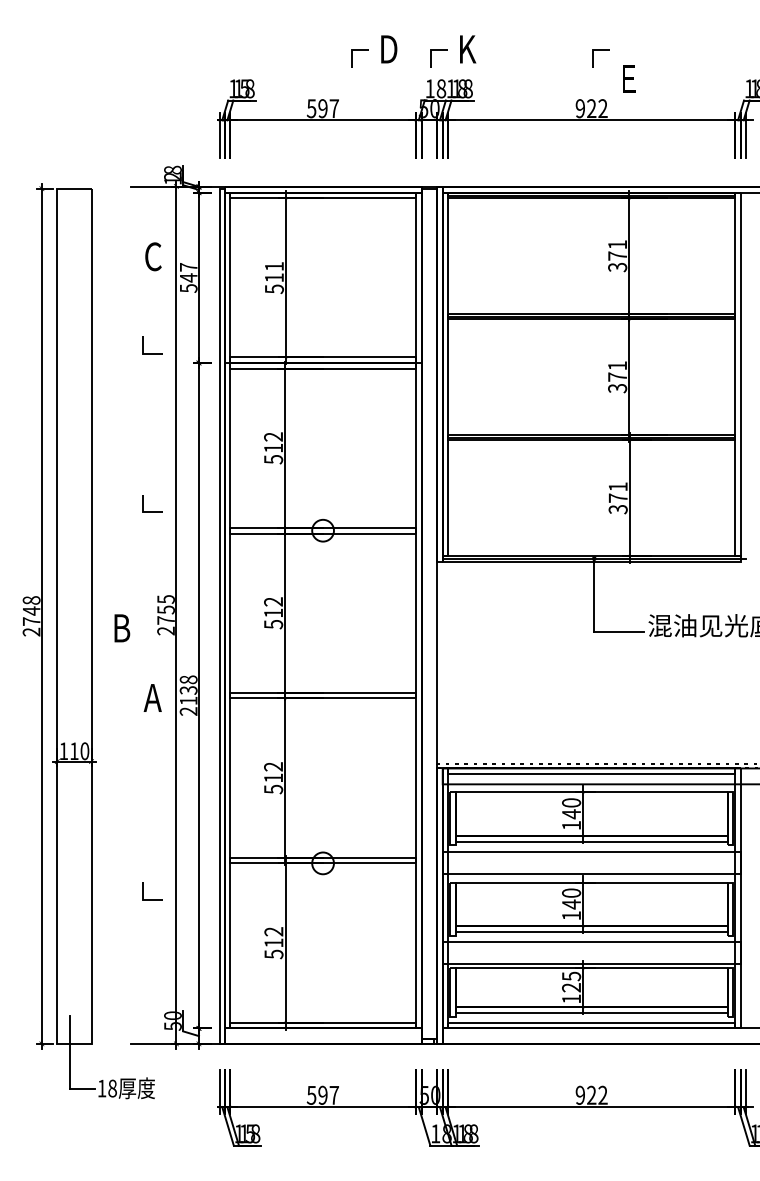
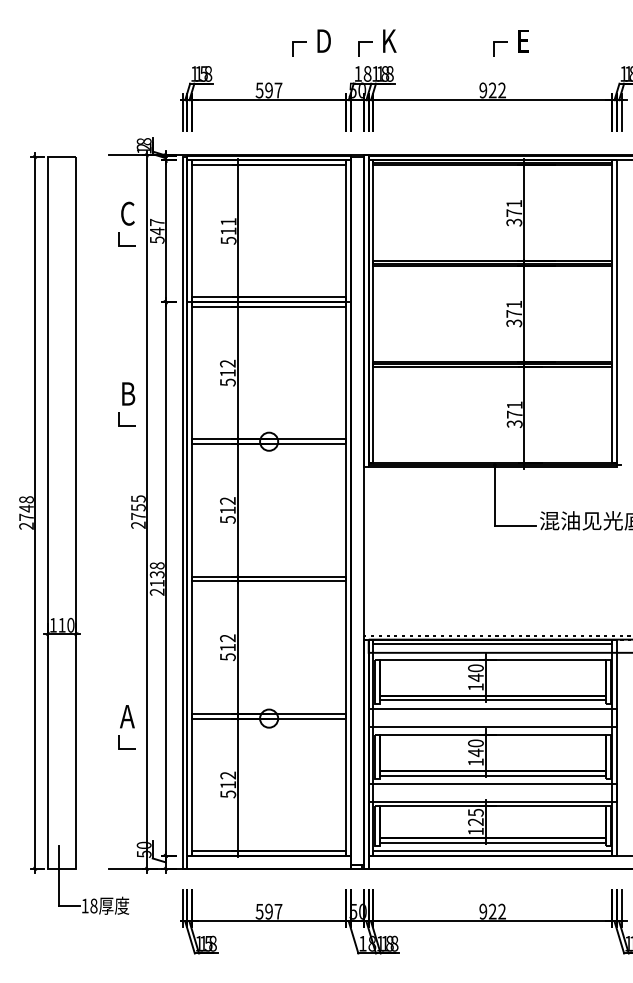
text: (629, 78) -> (524, 40), moved
line: (152, 353) -> (127, 245), moved
text: (122, 628) -> (128, 394), moved
text: (152, 697) -> (127, 716), moved

